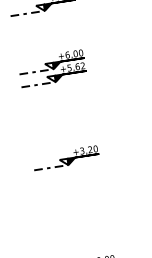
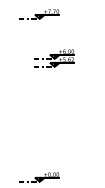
part: (53, 68) -> (54, 58), moved
part: (66, 157) -> (39, 109), removed

